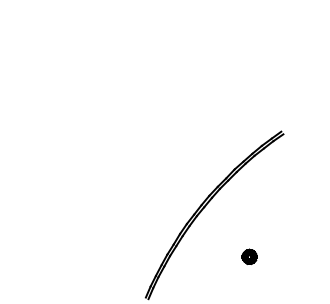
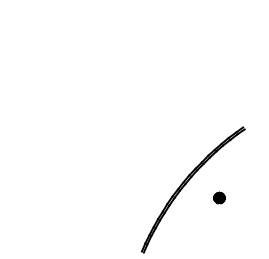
part: (249, 256) -> (219, 197), moved

